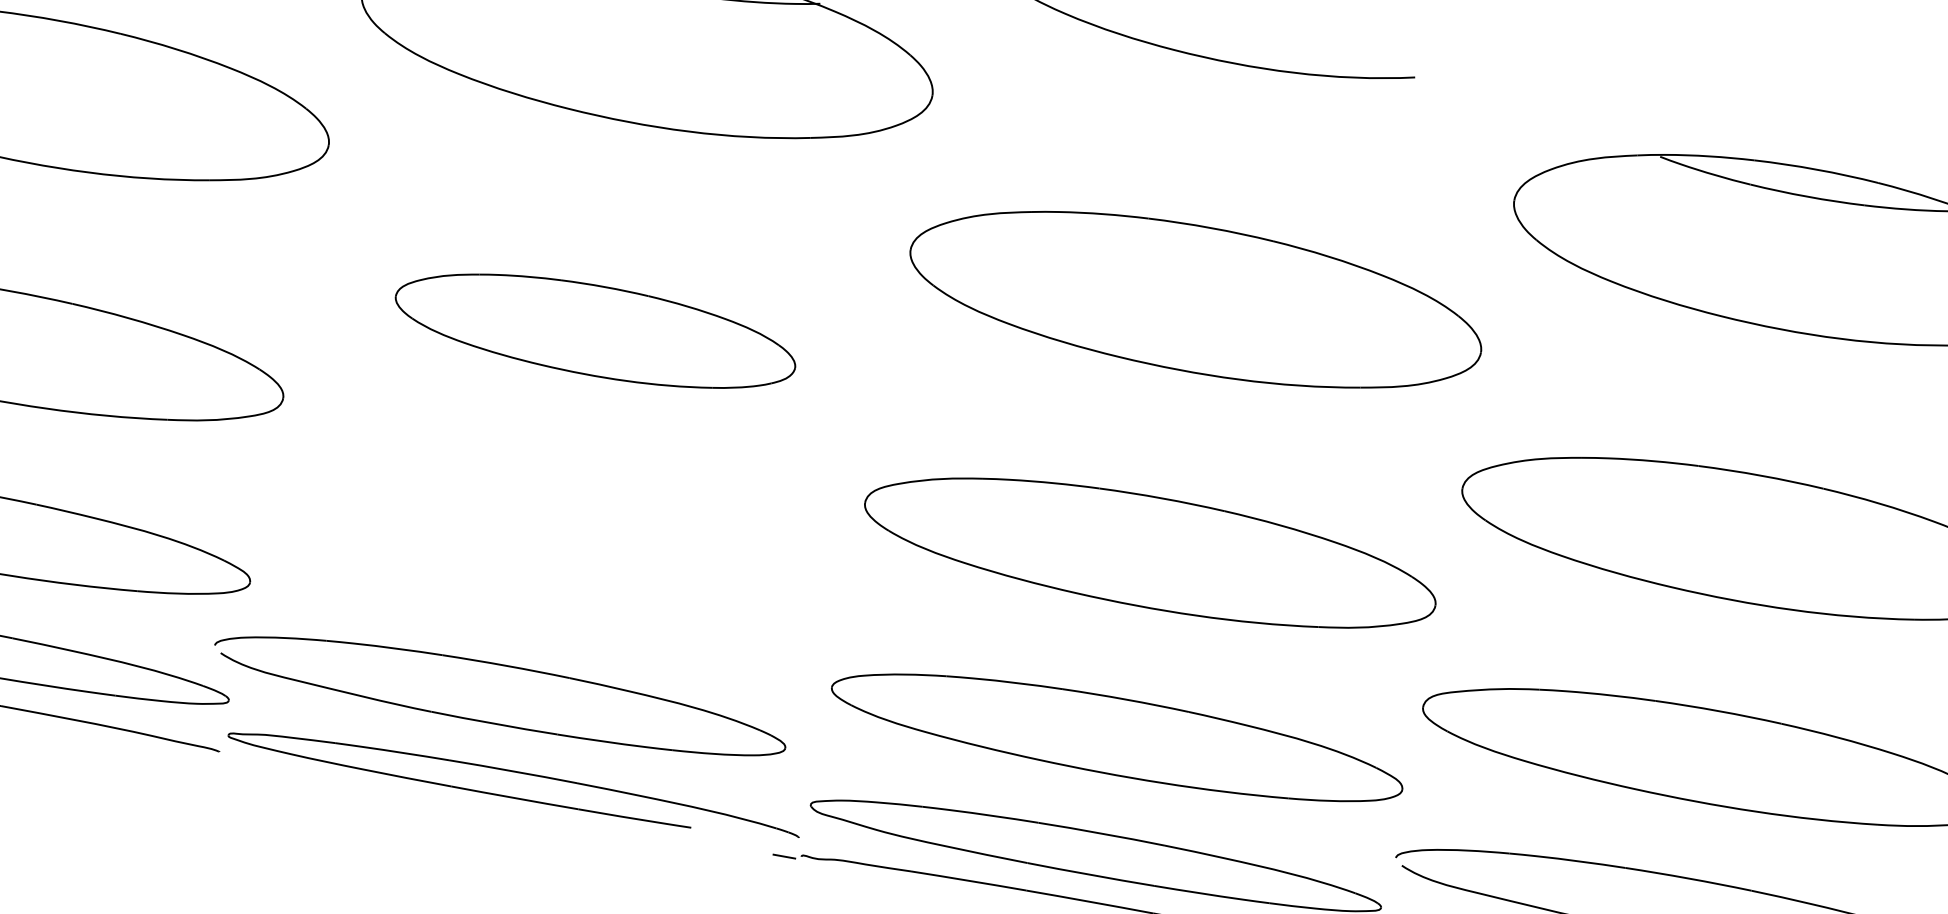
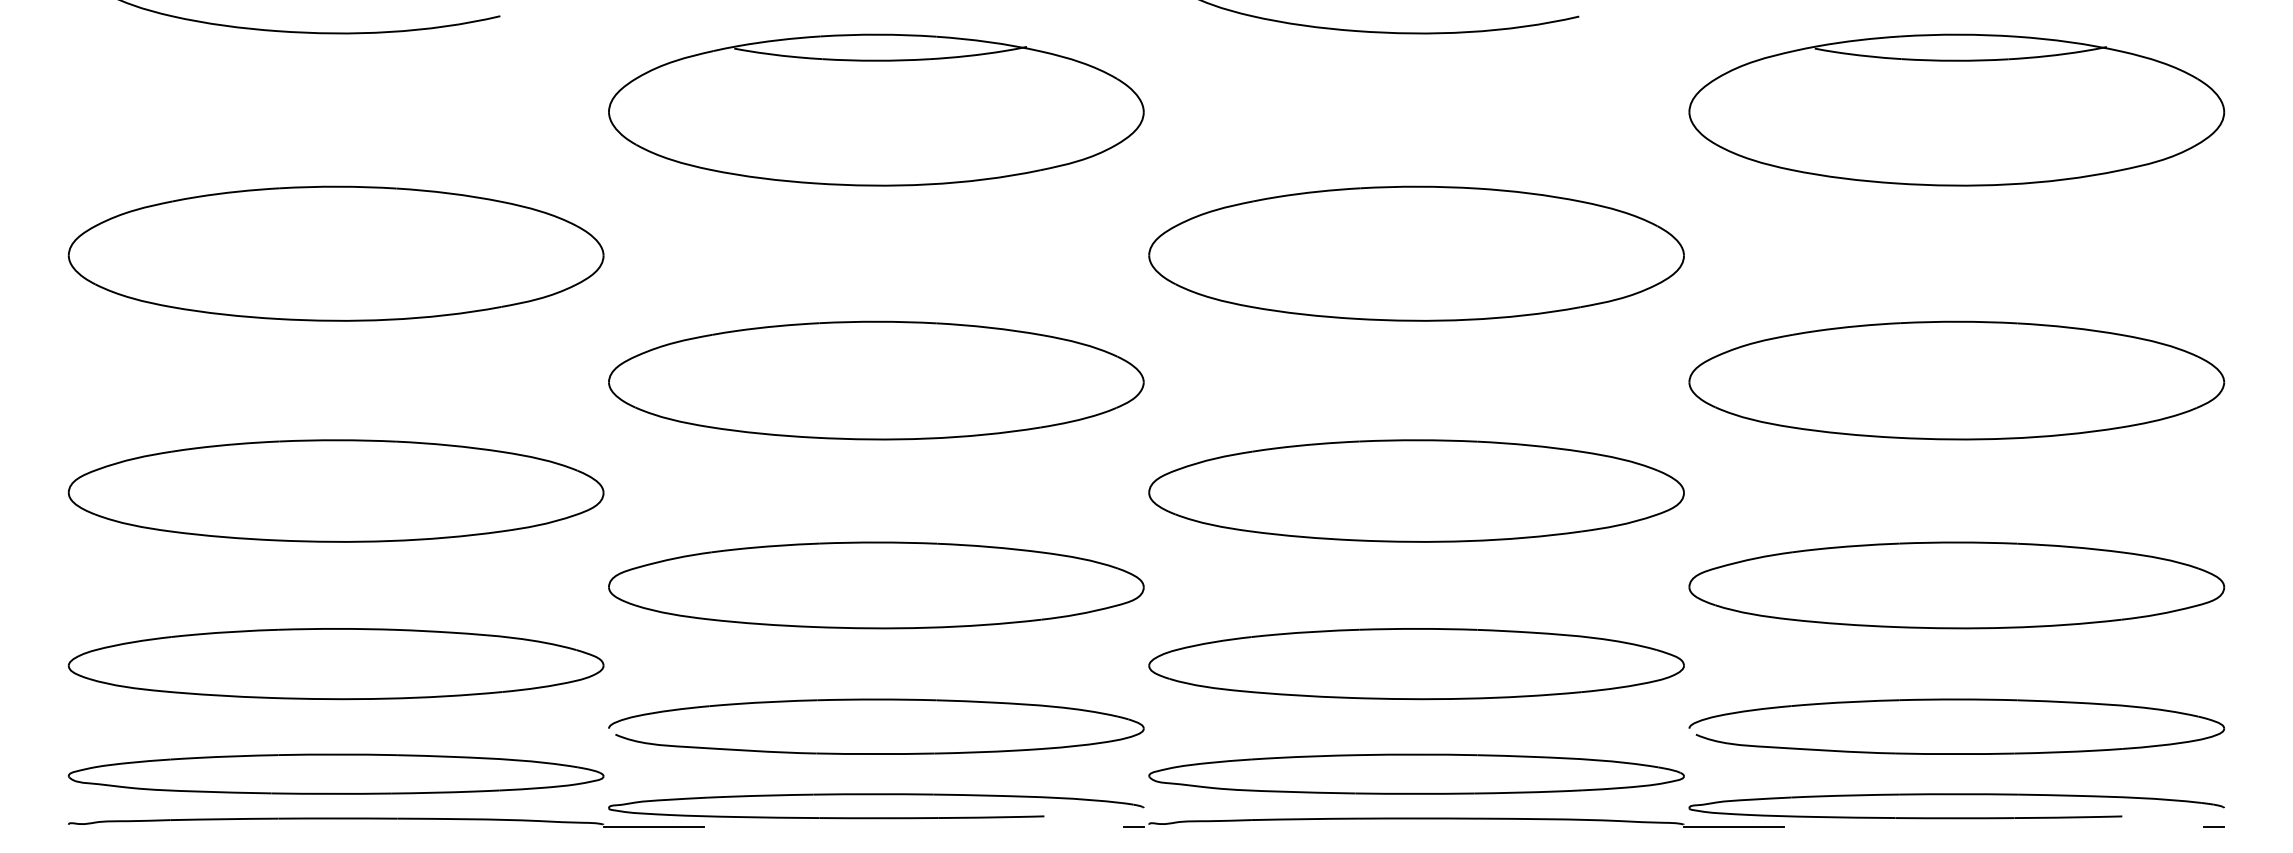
part: (595, 330) -> (876, 380), size x1.43
part: (556, 549) -> (876, 585), added
part: (505, 666) -> (876, 700), moved
line: (272, 764) -> (653, 827), added

